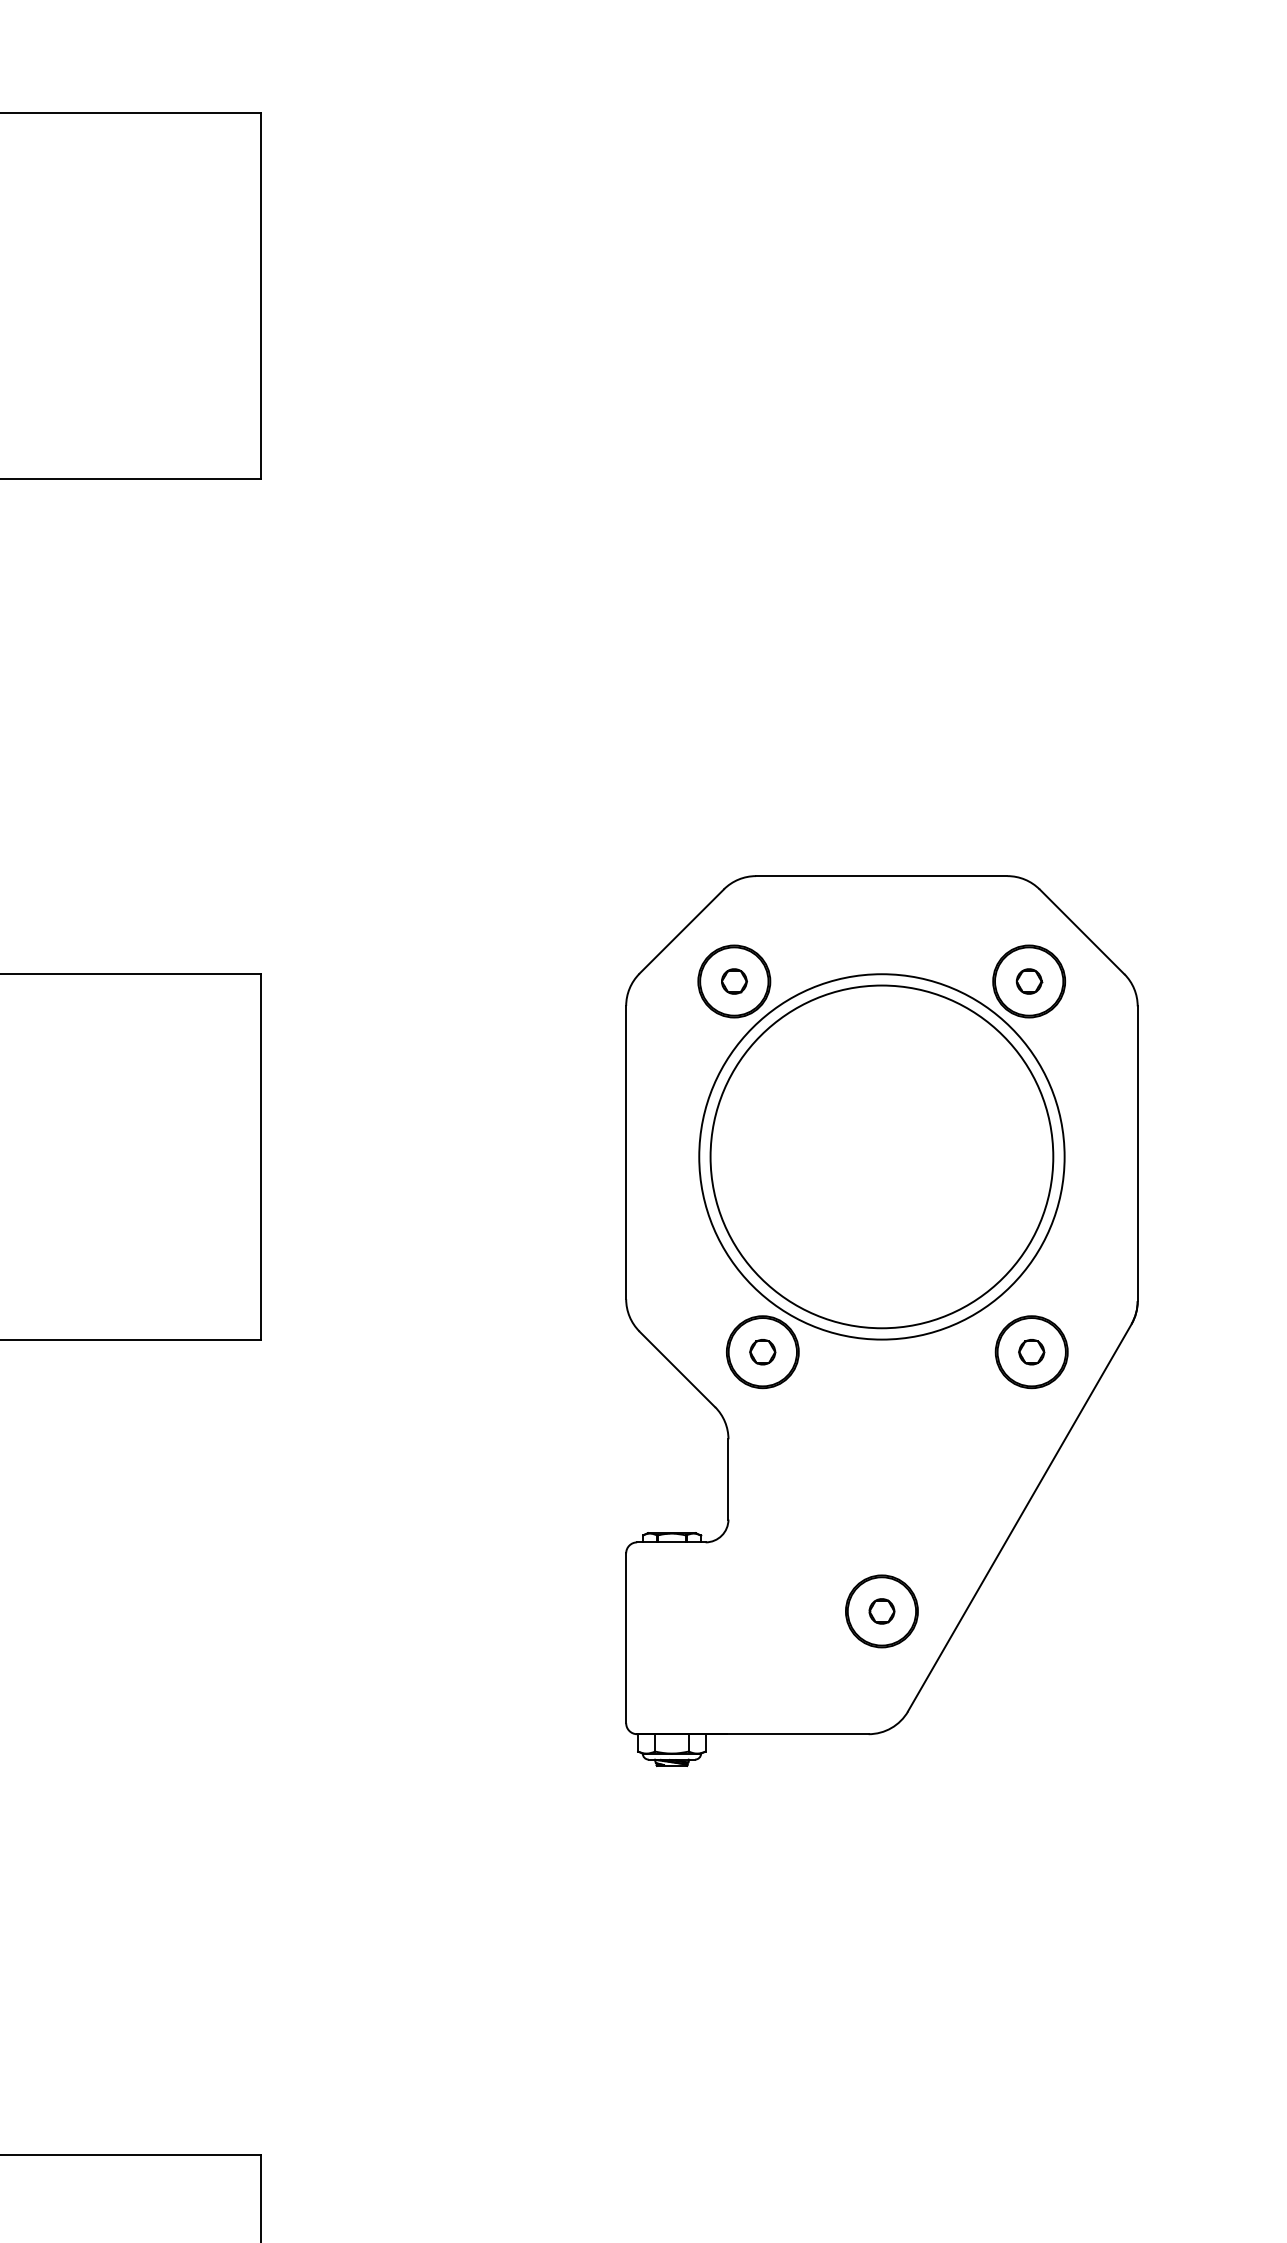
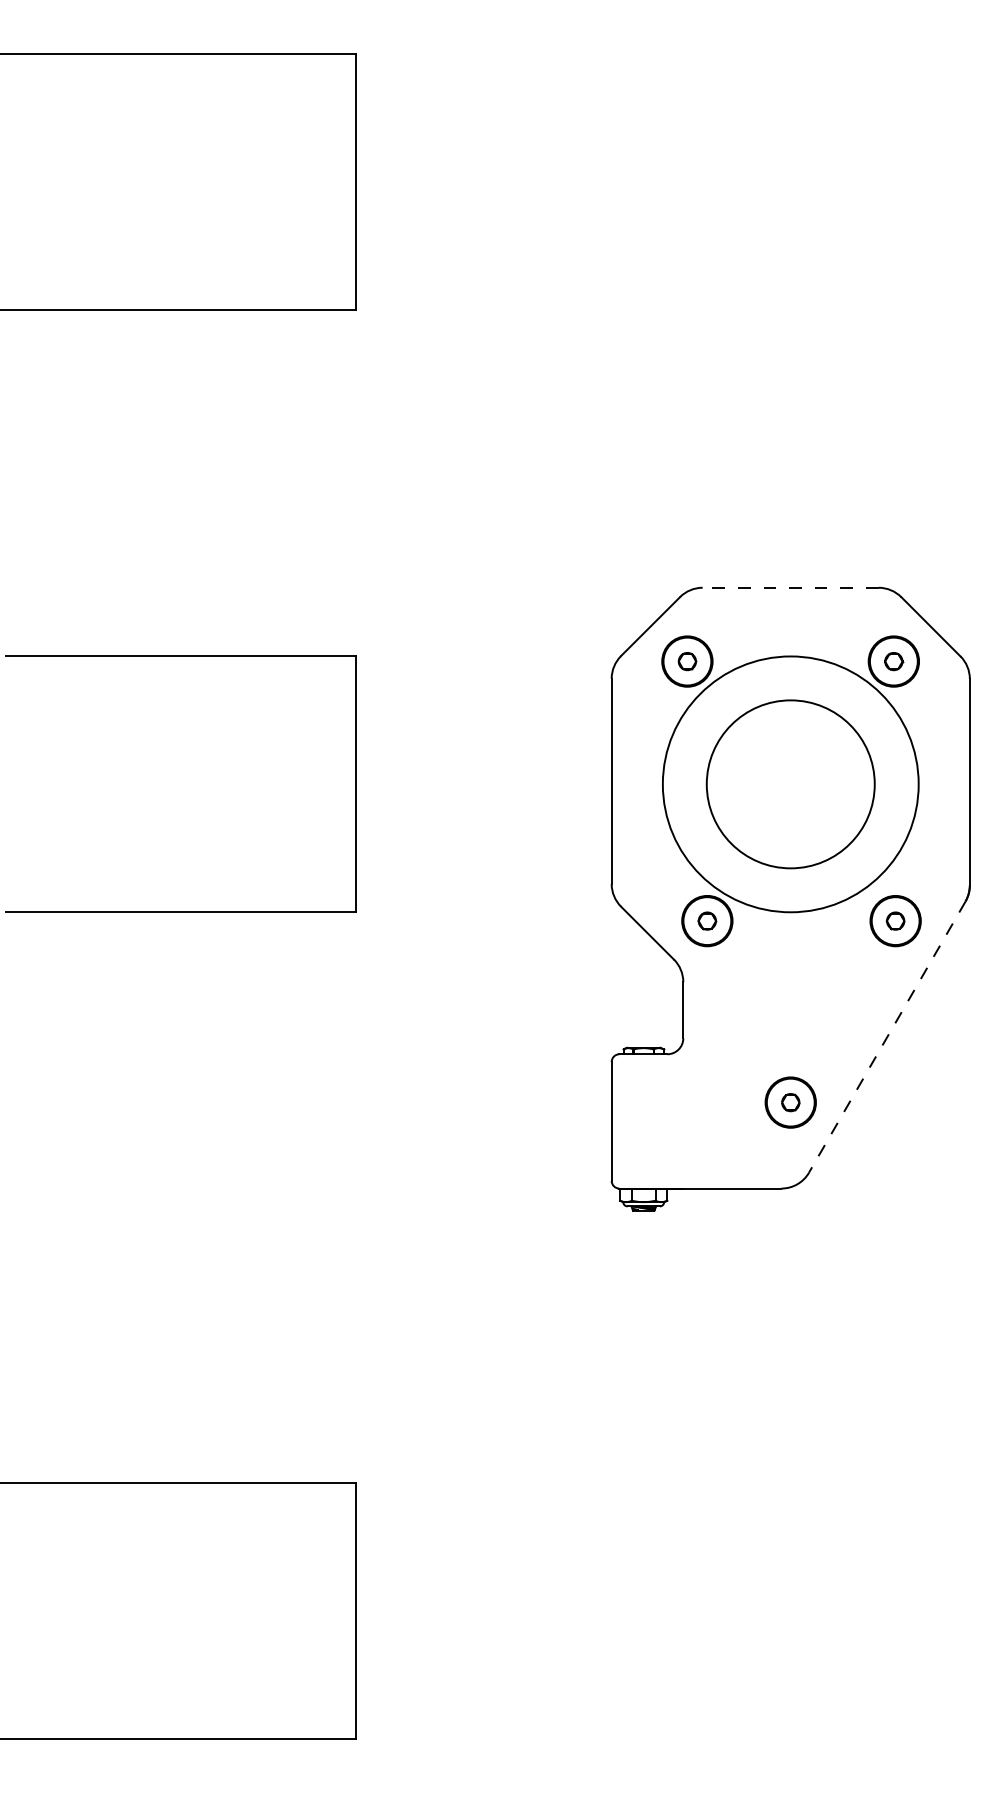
line: (881, 875) -> (790, 587), solid -> dashed
circle: (881, 1157) -> (790, 784), size x0.7
line: (1020, 1518) -> (887, 1037), solid -> dashed

